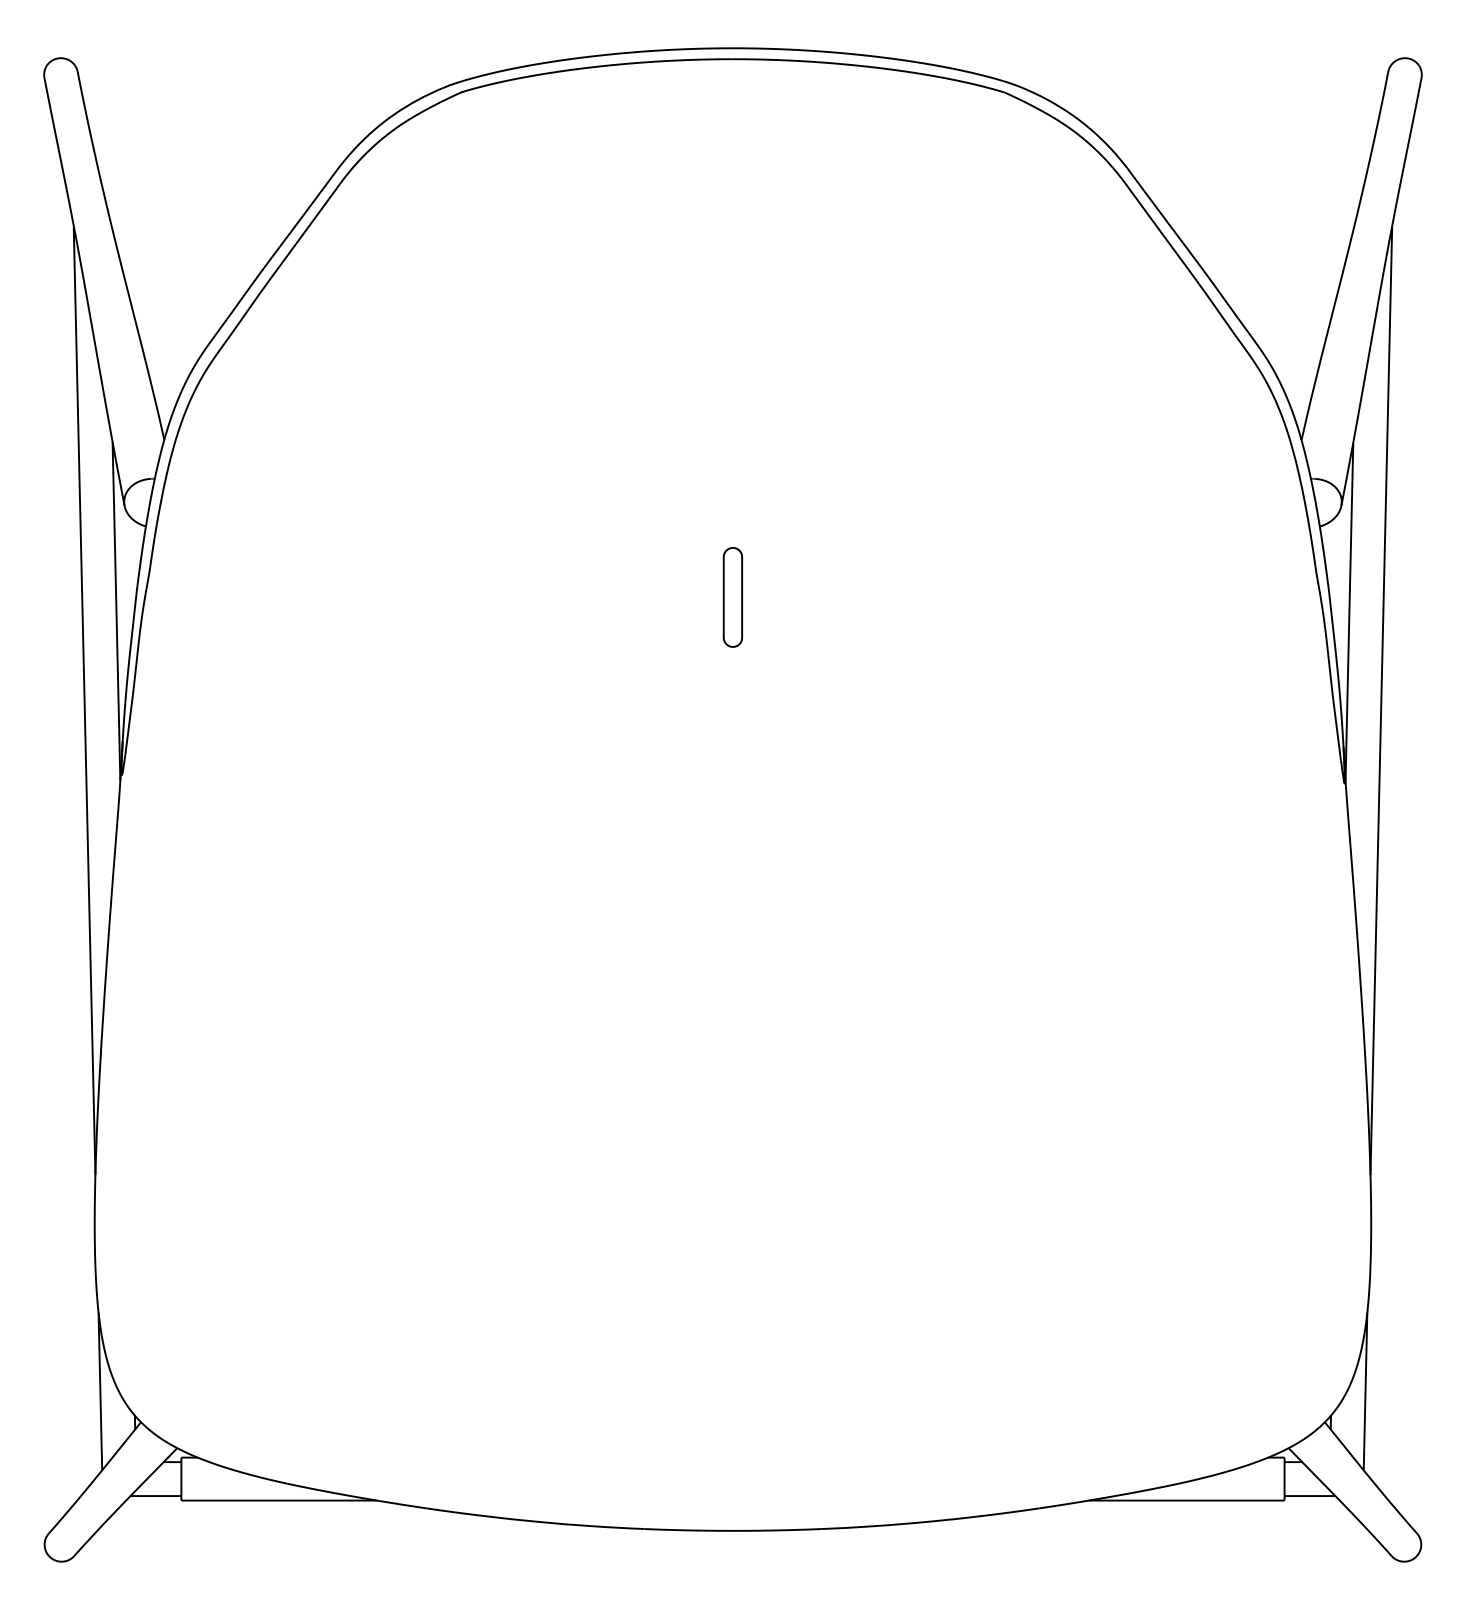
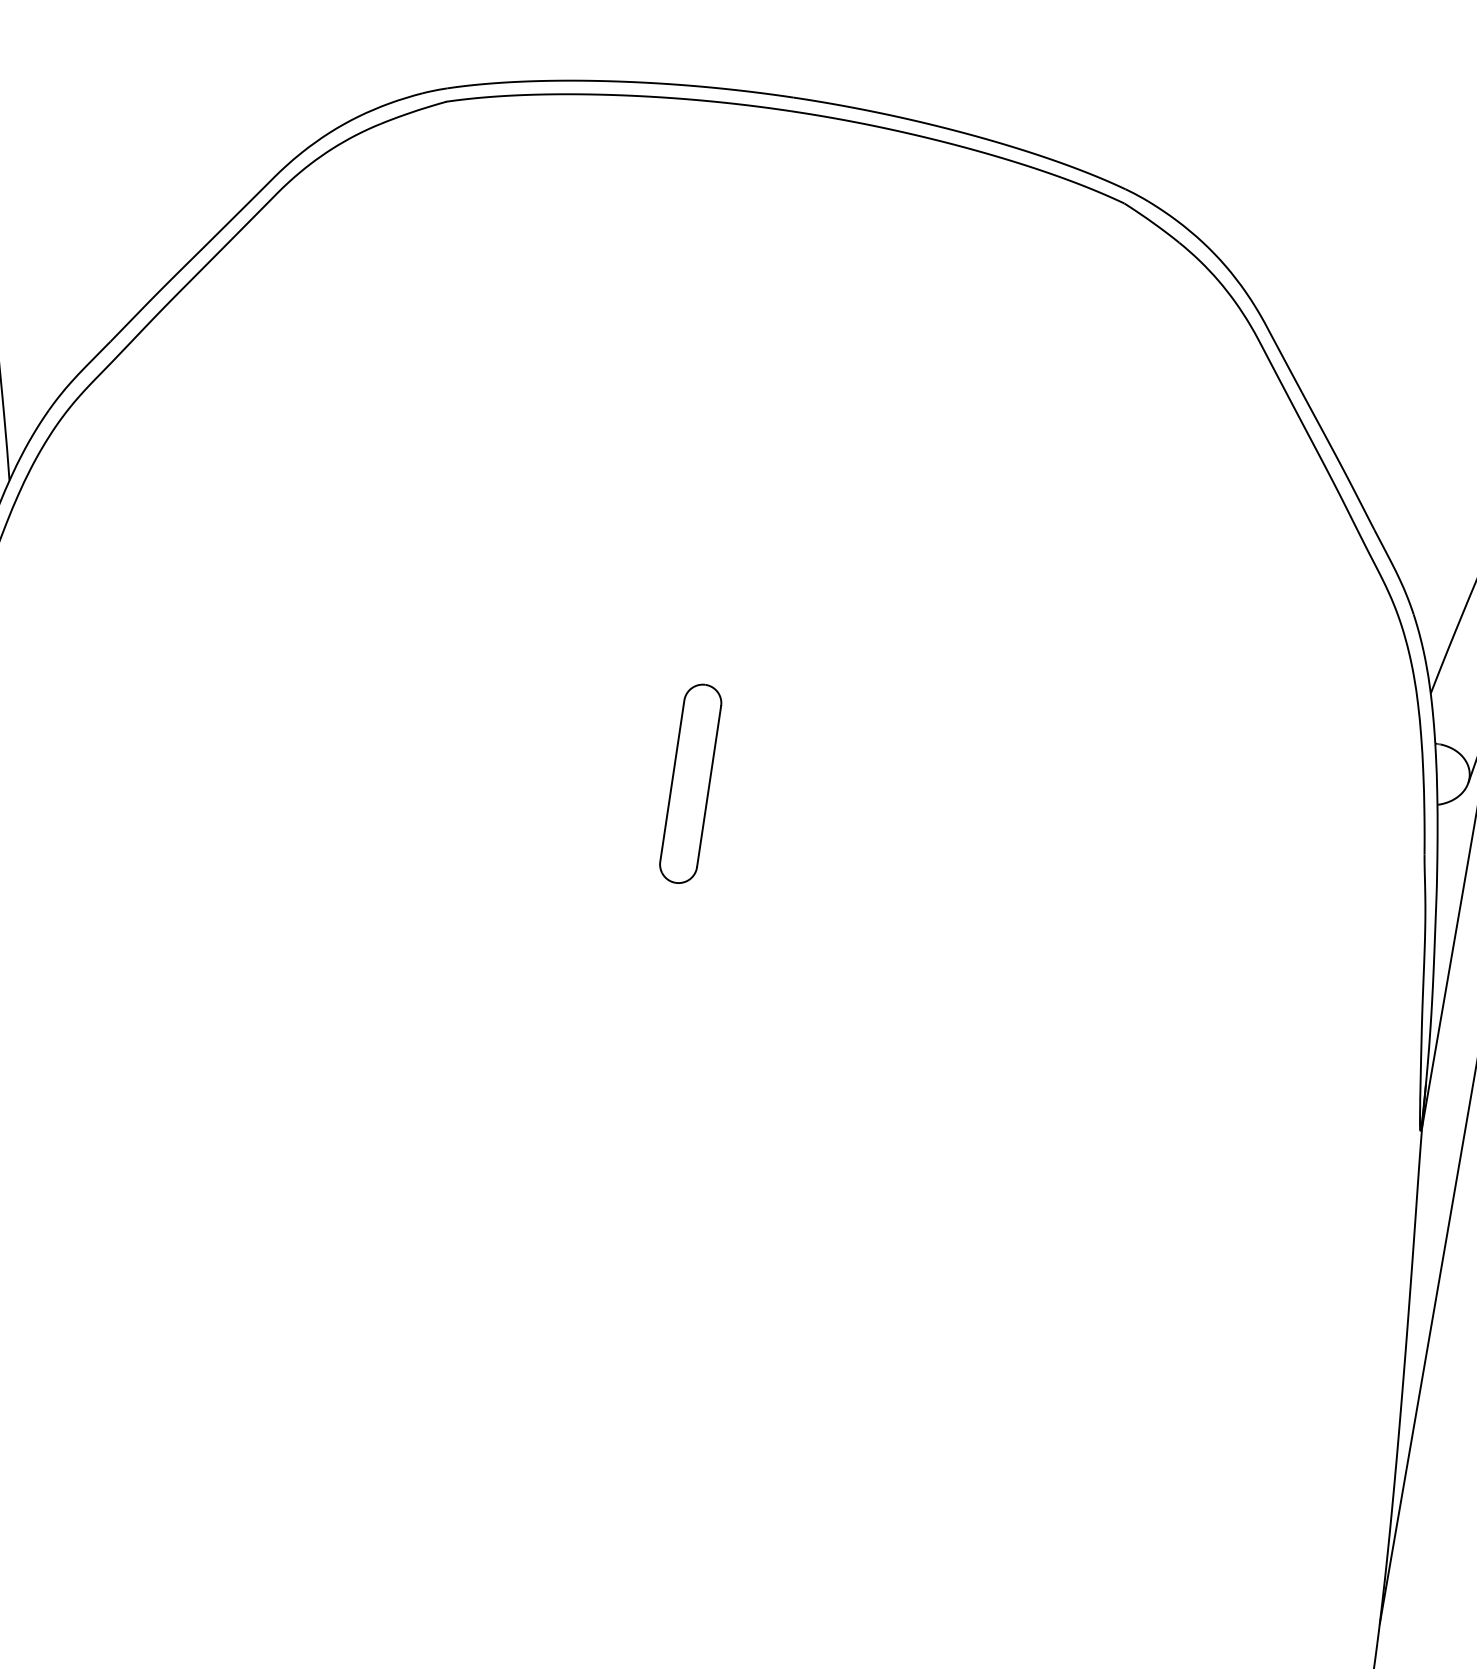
part: (732, 597) -> (690, 783), size x1.6

